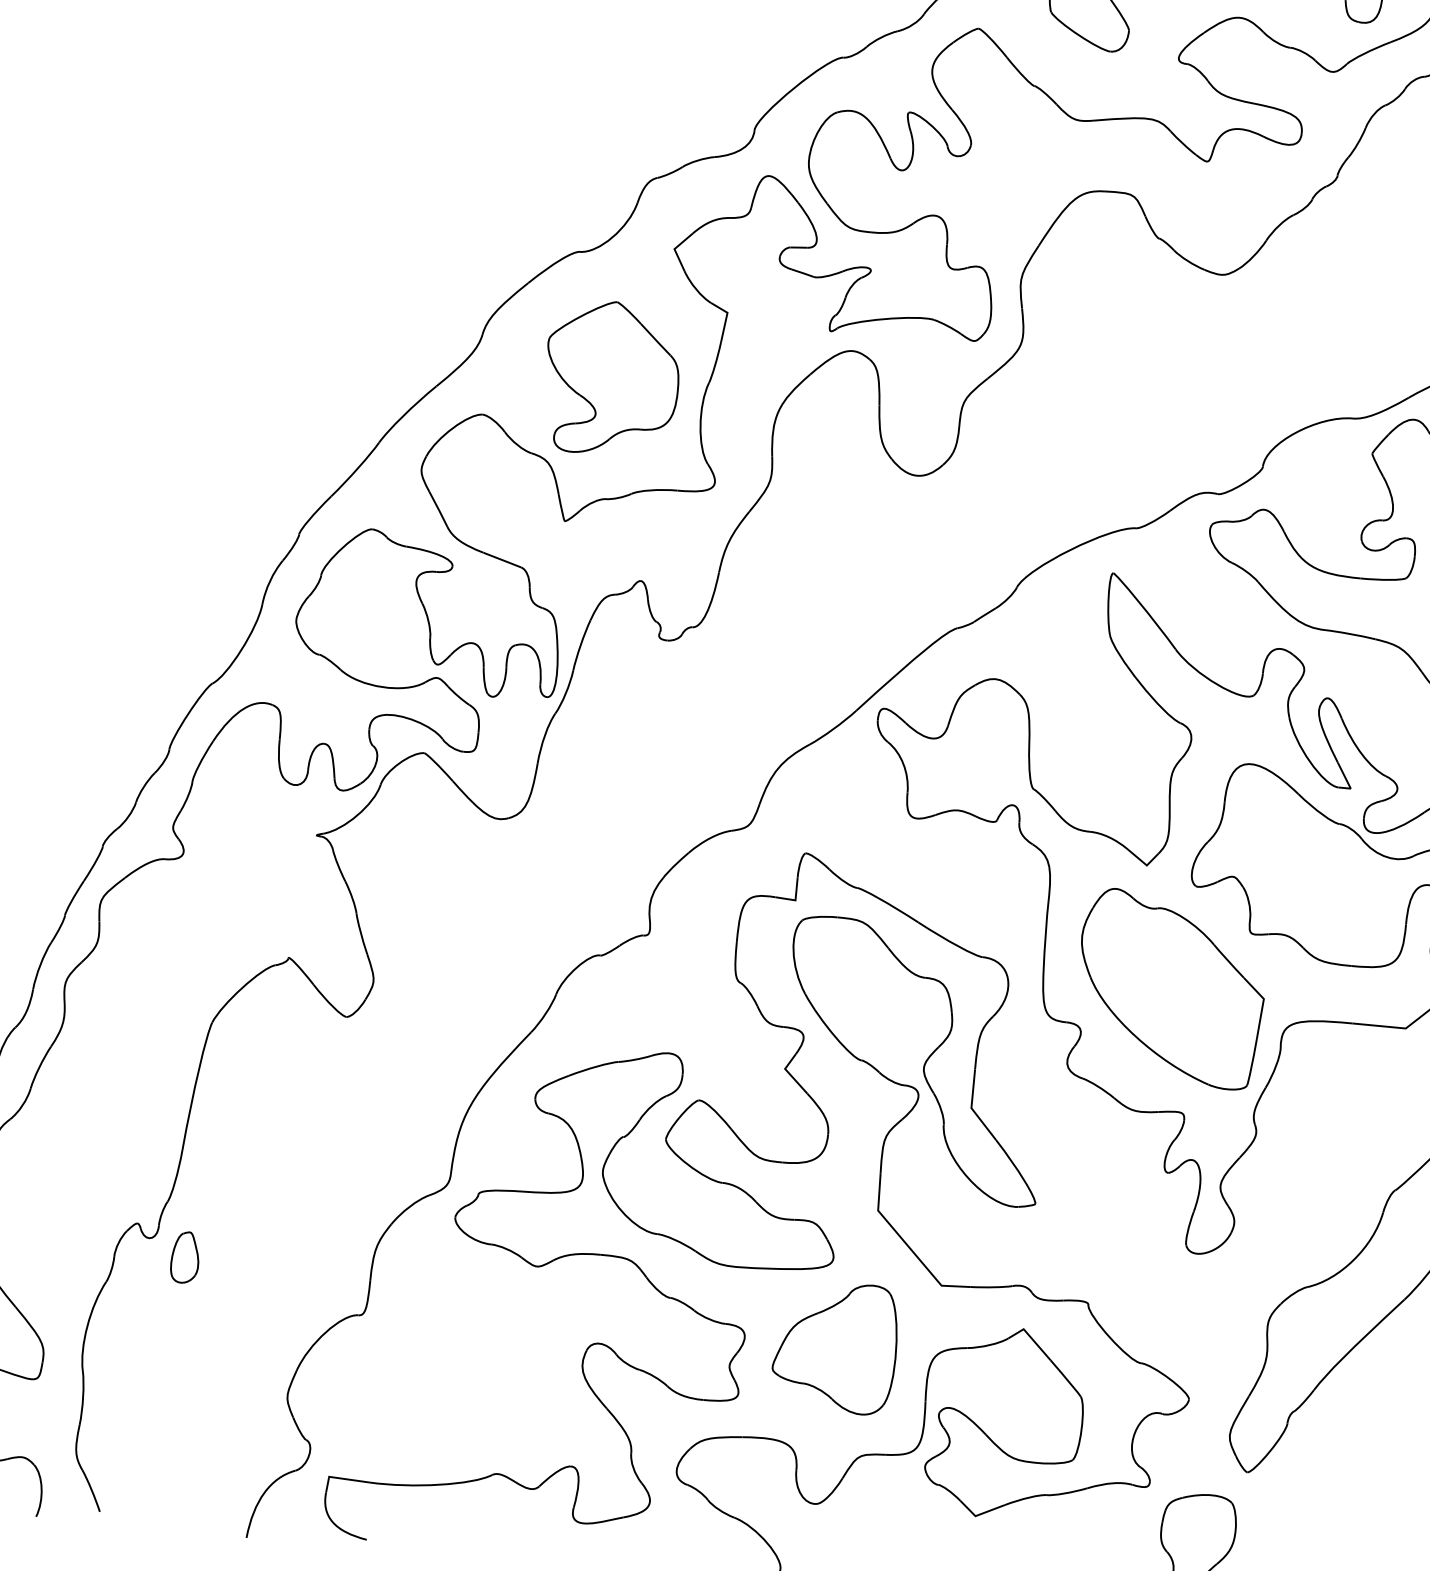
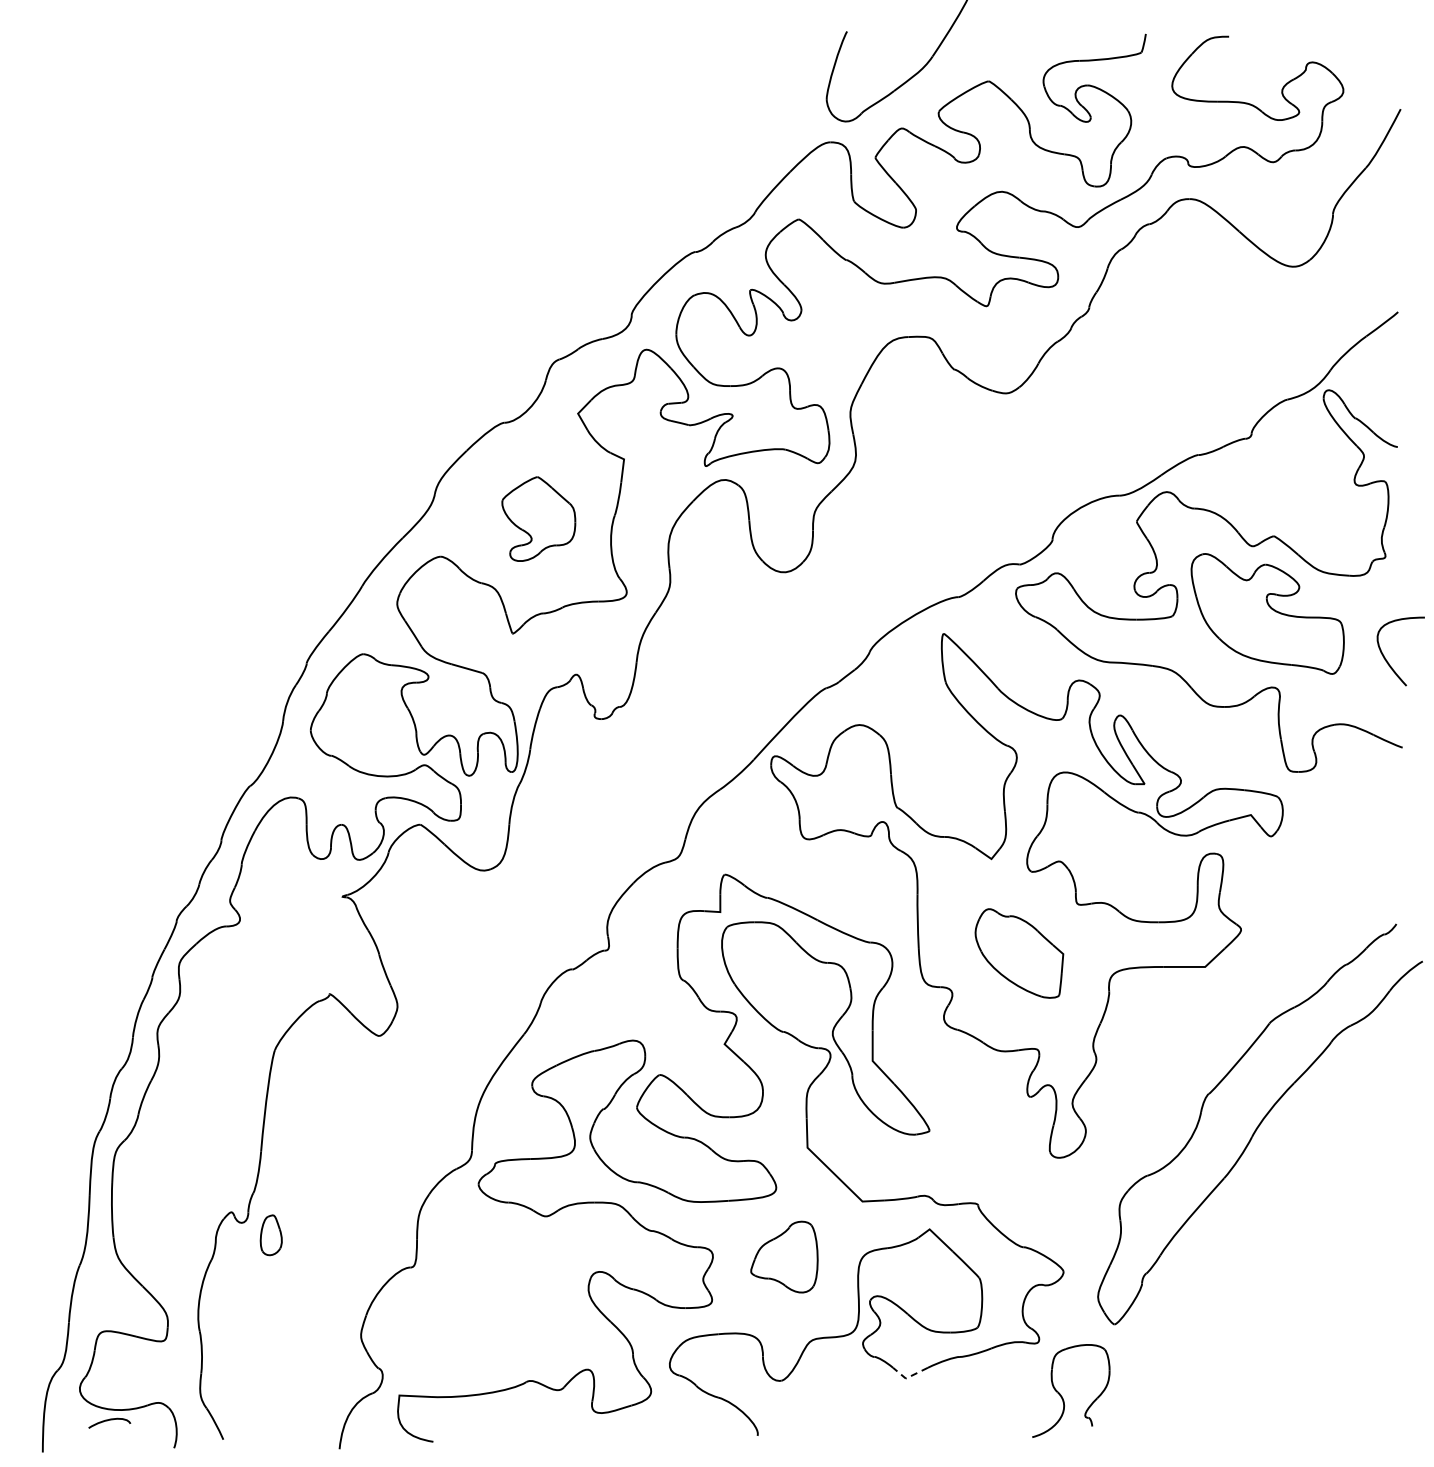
part: (611, 377) -> (538, 518), size x0.7
part: (1171, 989) -> (1019, 953), size x0.6
part: (835, 1346) -> (784, 1256), size x0.7
line: (978, 1515) -> (908, 1377), solid -> dashed

